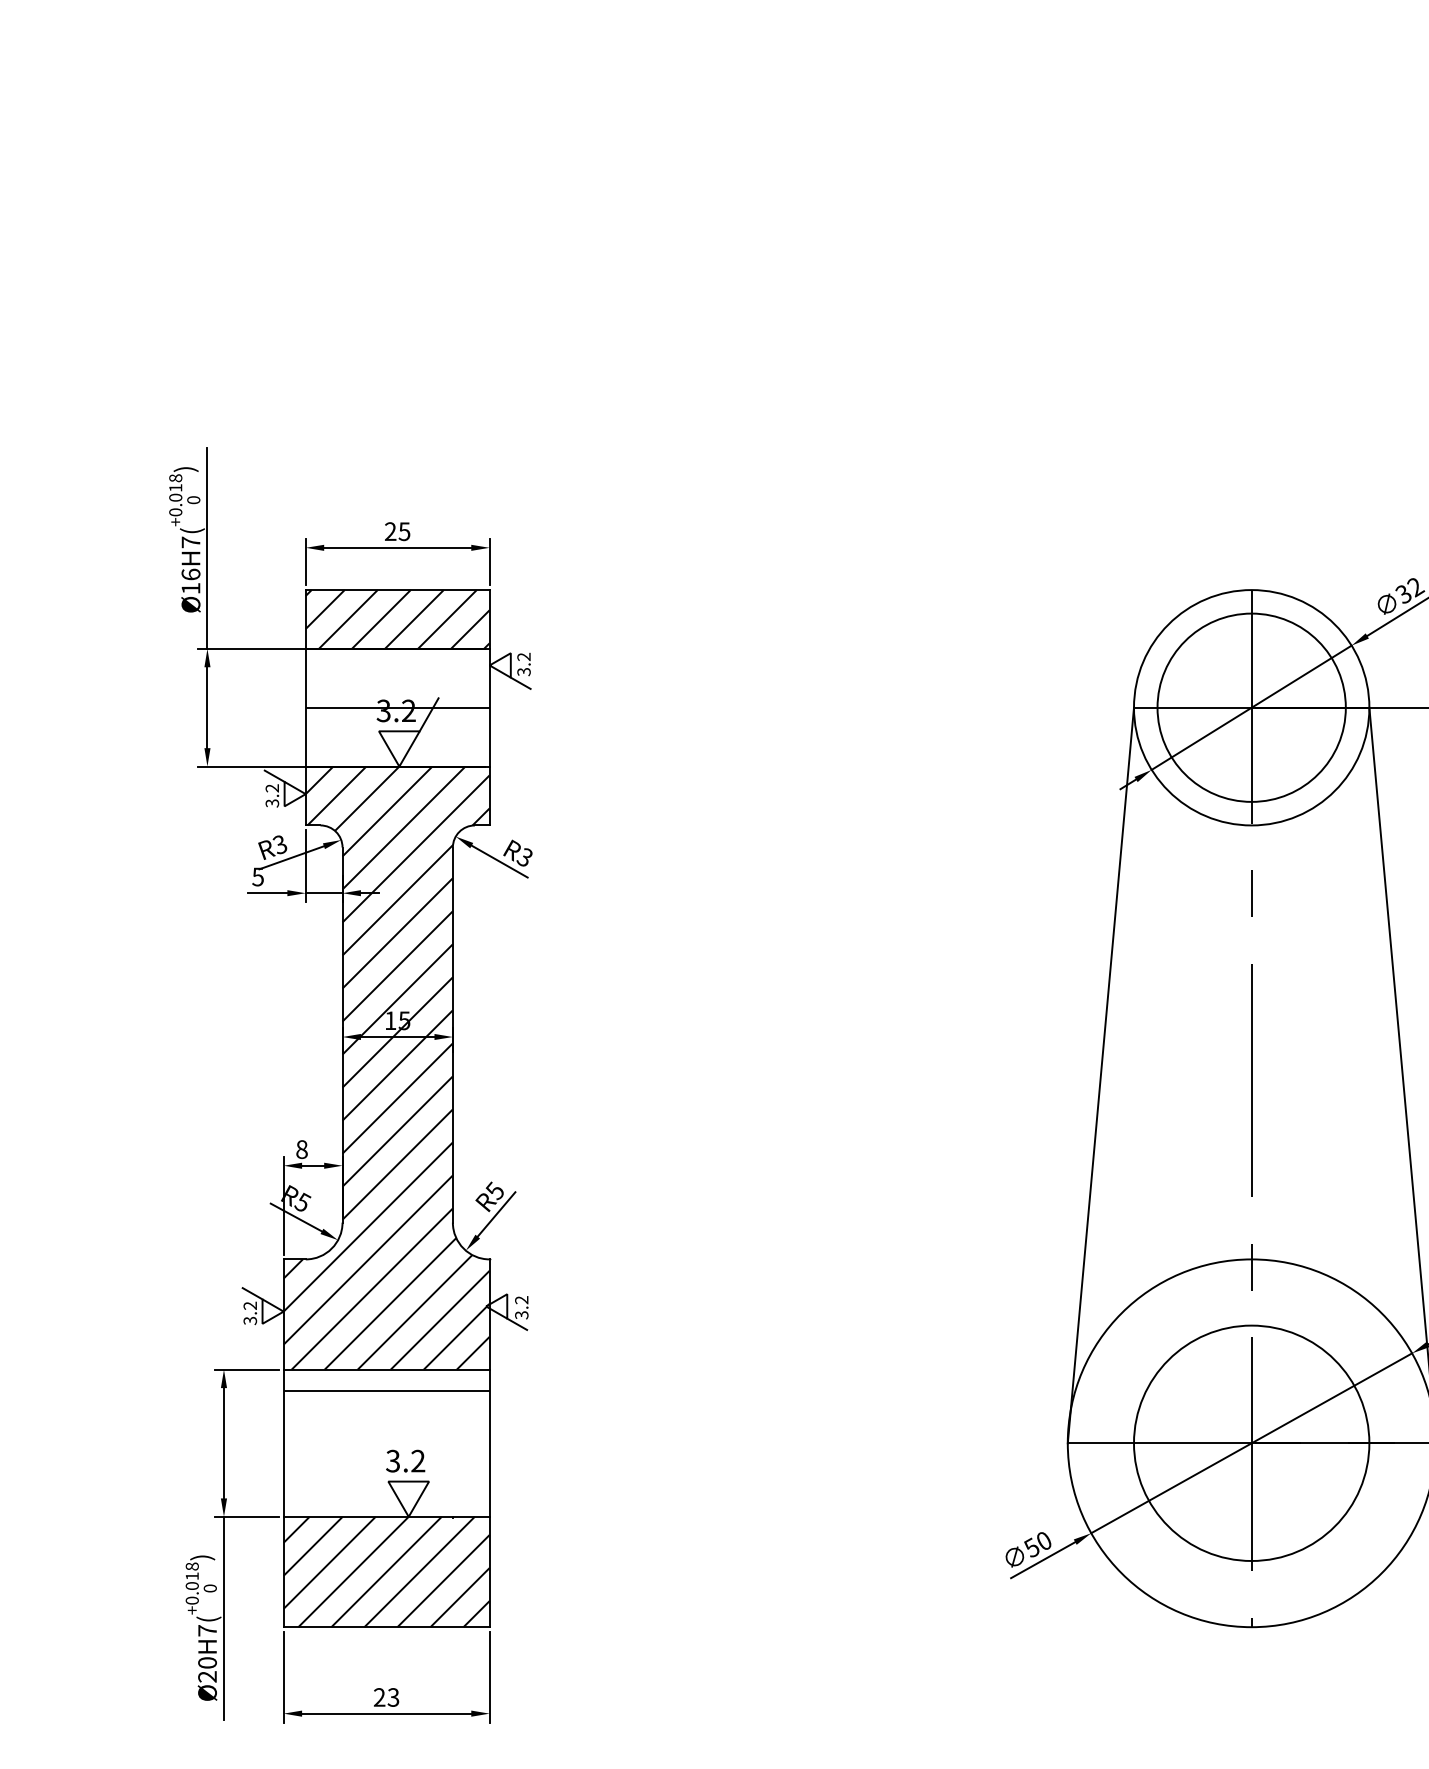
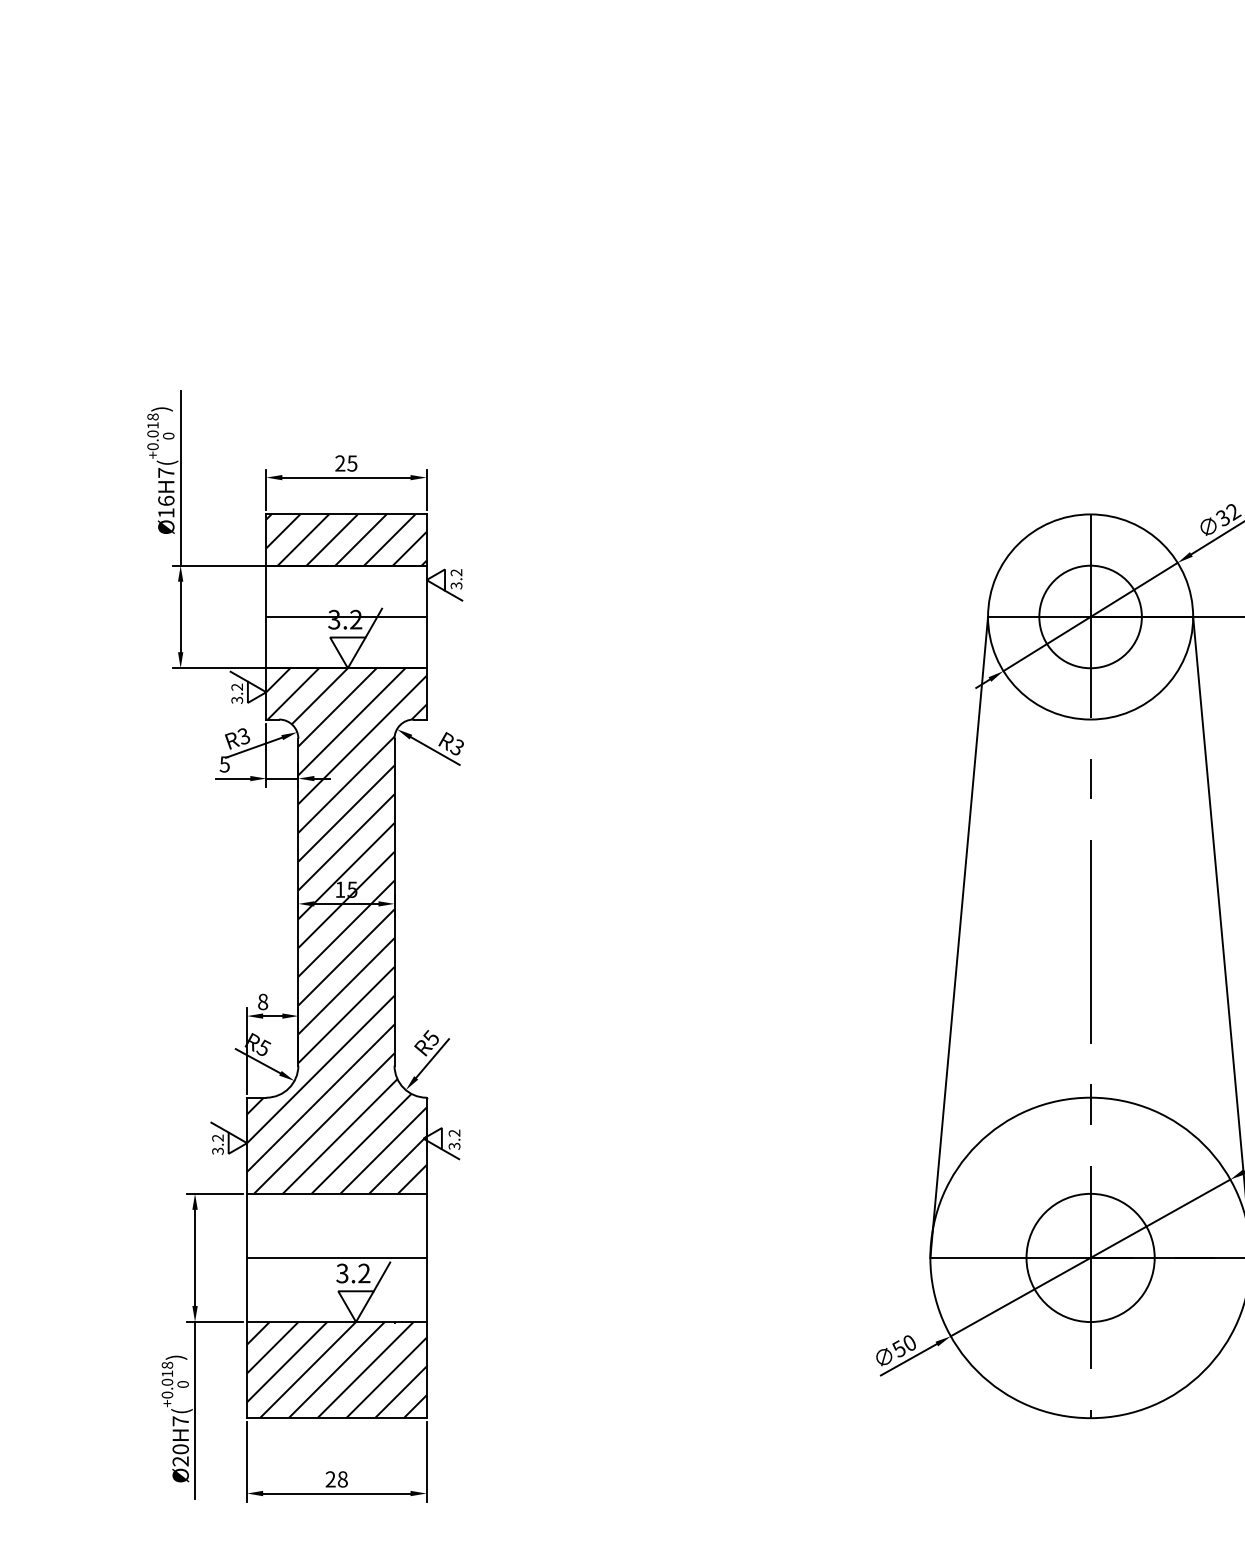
circle: (1251, 707) -> (1090, 616), size x0.62
line: (386, 1391) -> (336, 1258), moved
circle: (1251, 1442) -> (1090, 1257), size x0.62
line: (438, 1464) -> (381, 1276), added
text: (393, 1697) -> (342, 1479), 23 -> 28

